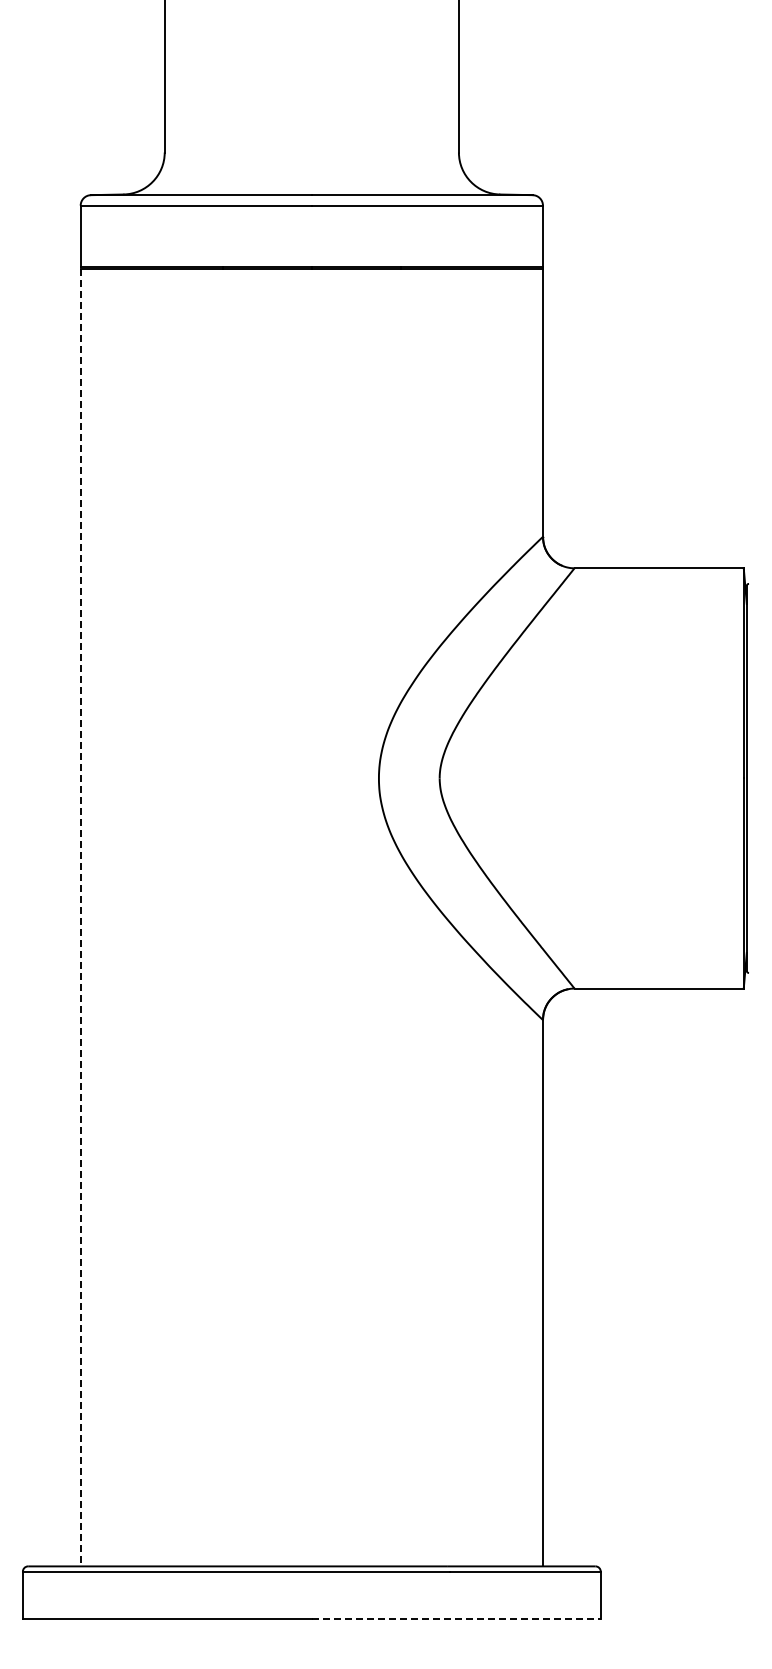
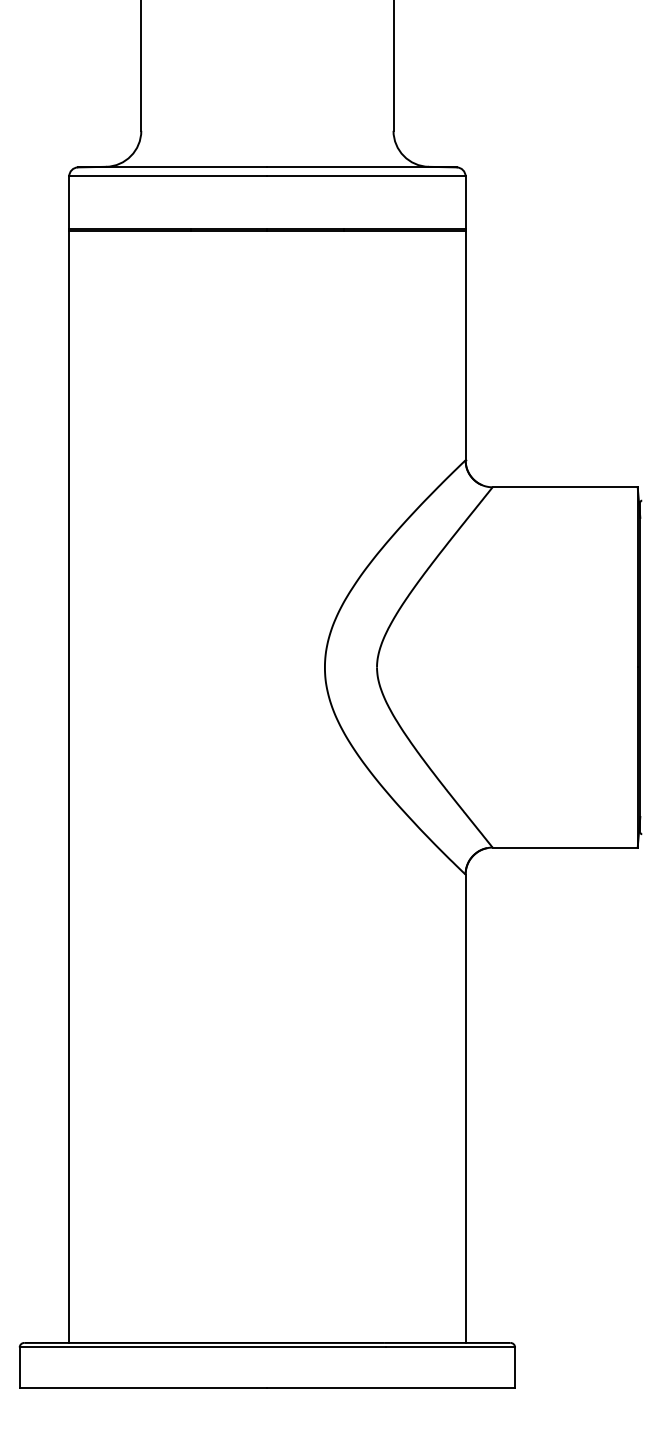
line: (80, 917) -> (69, 786), dashed -> solid
line: (456, 1618) -> (391, 1387), dashed -> solid

